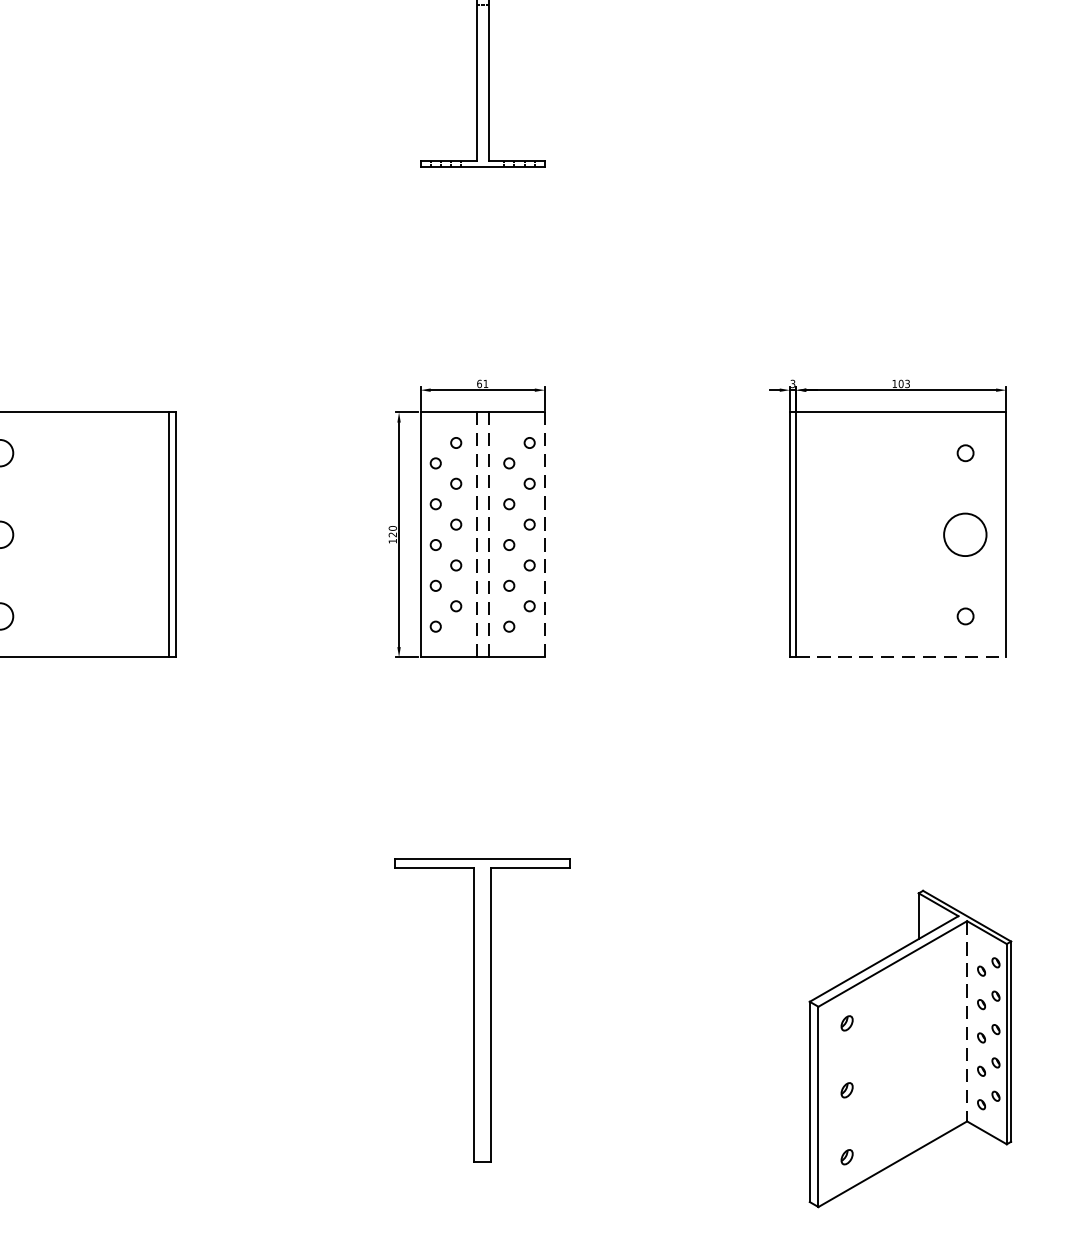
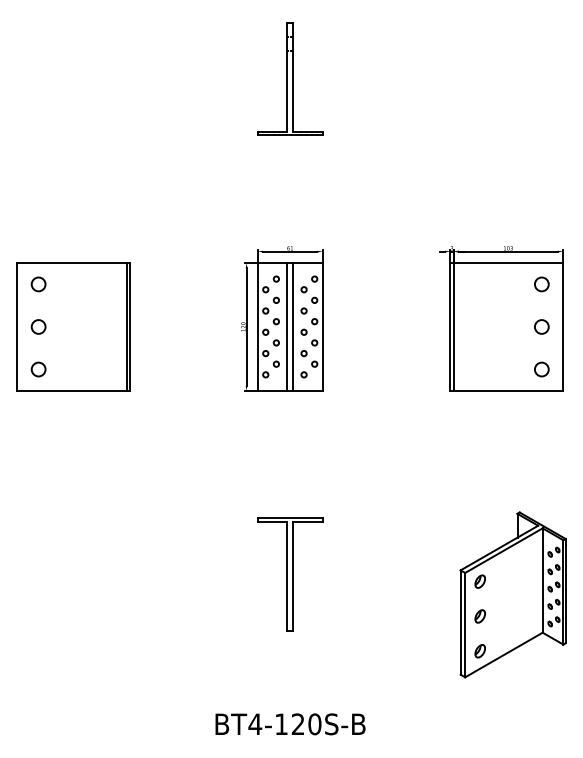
circle: (964, 453) -> (541, 284), size x1.67
line: (477, 533) -> (287, 326), dashed -> solid
line: (489, 533) -> (293, 326), dashed -> solid
line: (544, 533) -> (322, 326), dashed -> solid
circle: (964, 533) -> (541, 326), size x0.62
circle: (964, 616) -> (541, 369), size x1.67
line: (901, 656) -> (508, 390), dashed -> solid
part: (483, 1009) -> (290, 574), size x0.71
part: (845, 1023) -> (479, 581), size x1.67
line: (966, 1023) -> (542, 581), dashed -> solid
part: (845, 1090) -> (479, 616), size x1.67
part: (845, 1157) -> (479, 651), size x1.67

